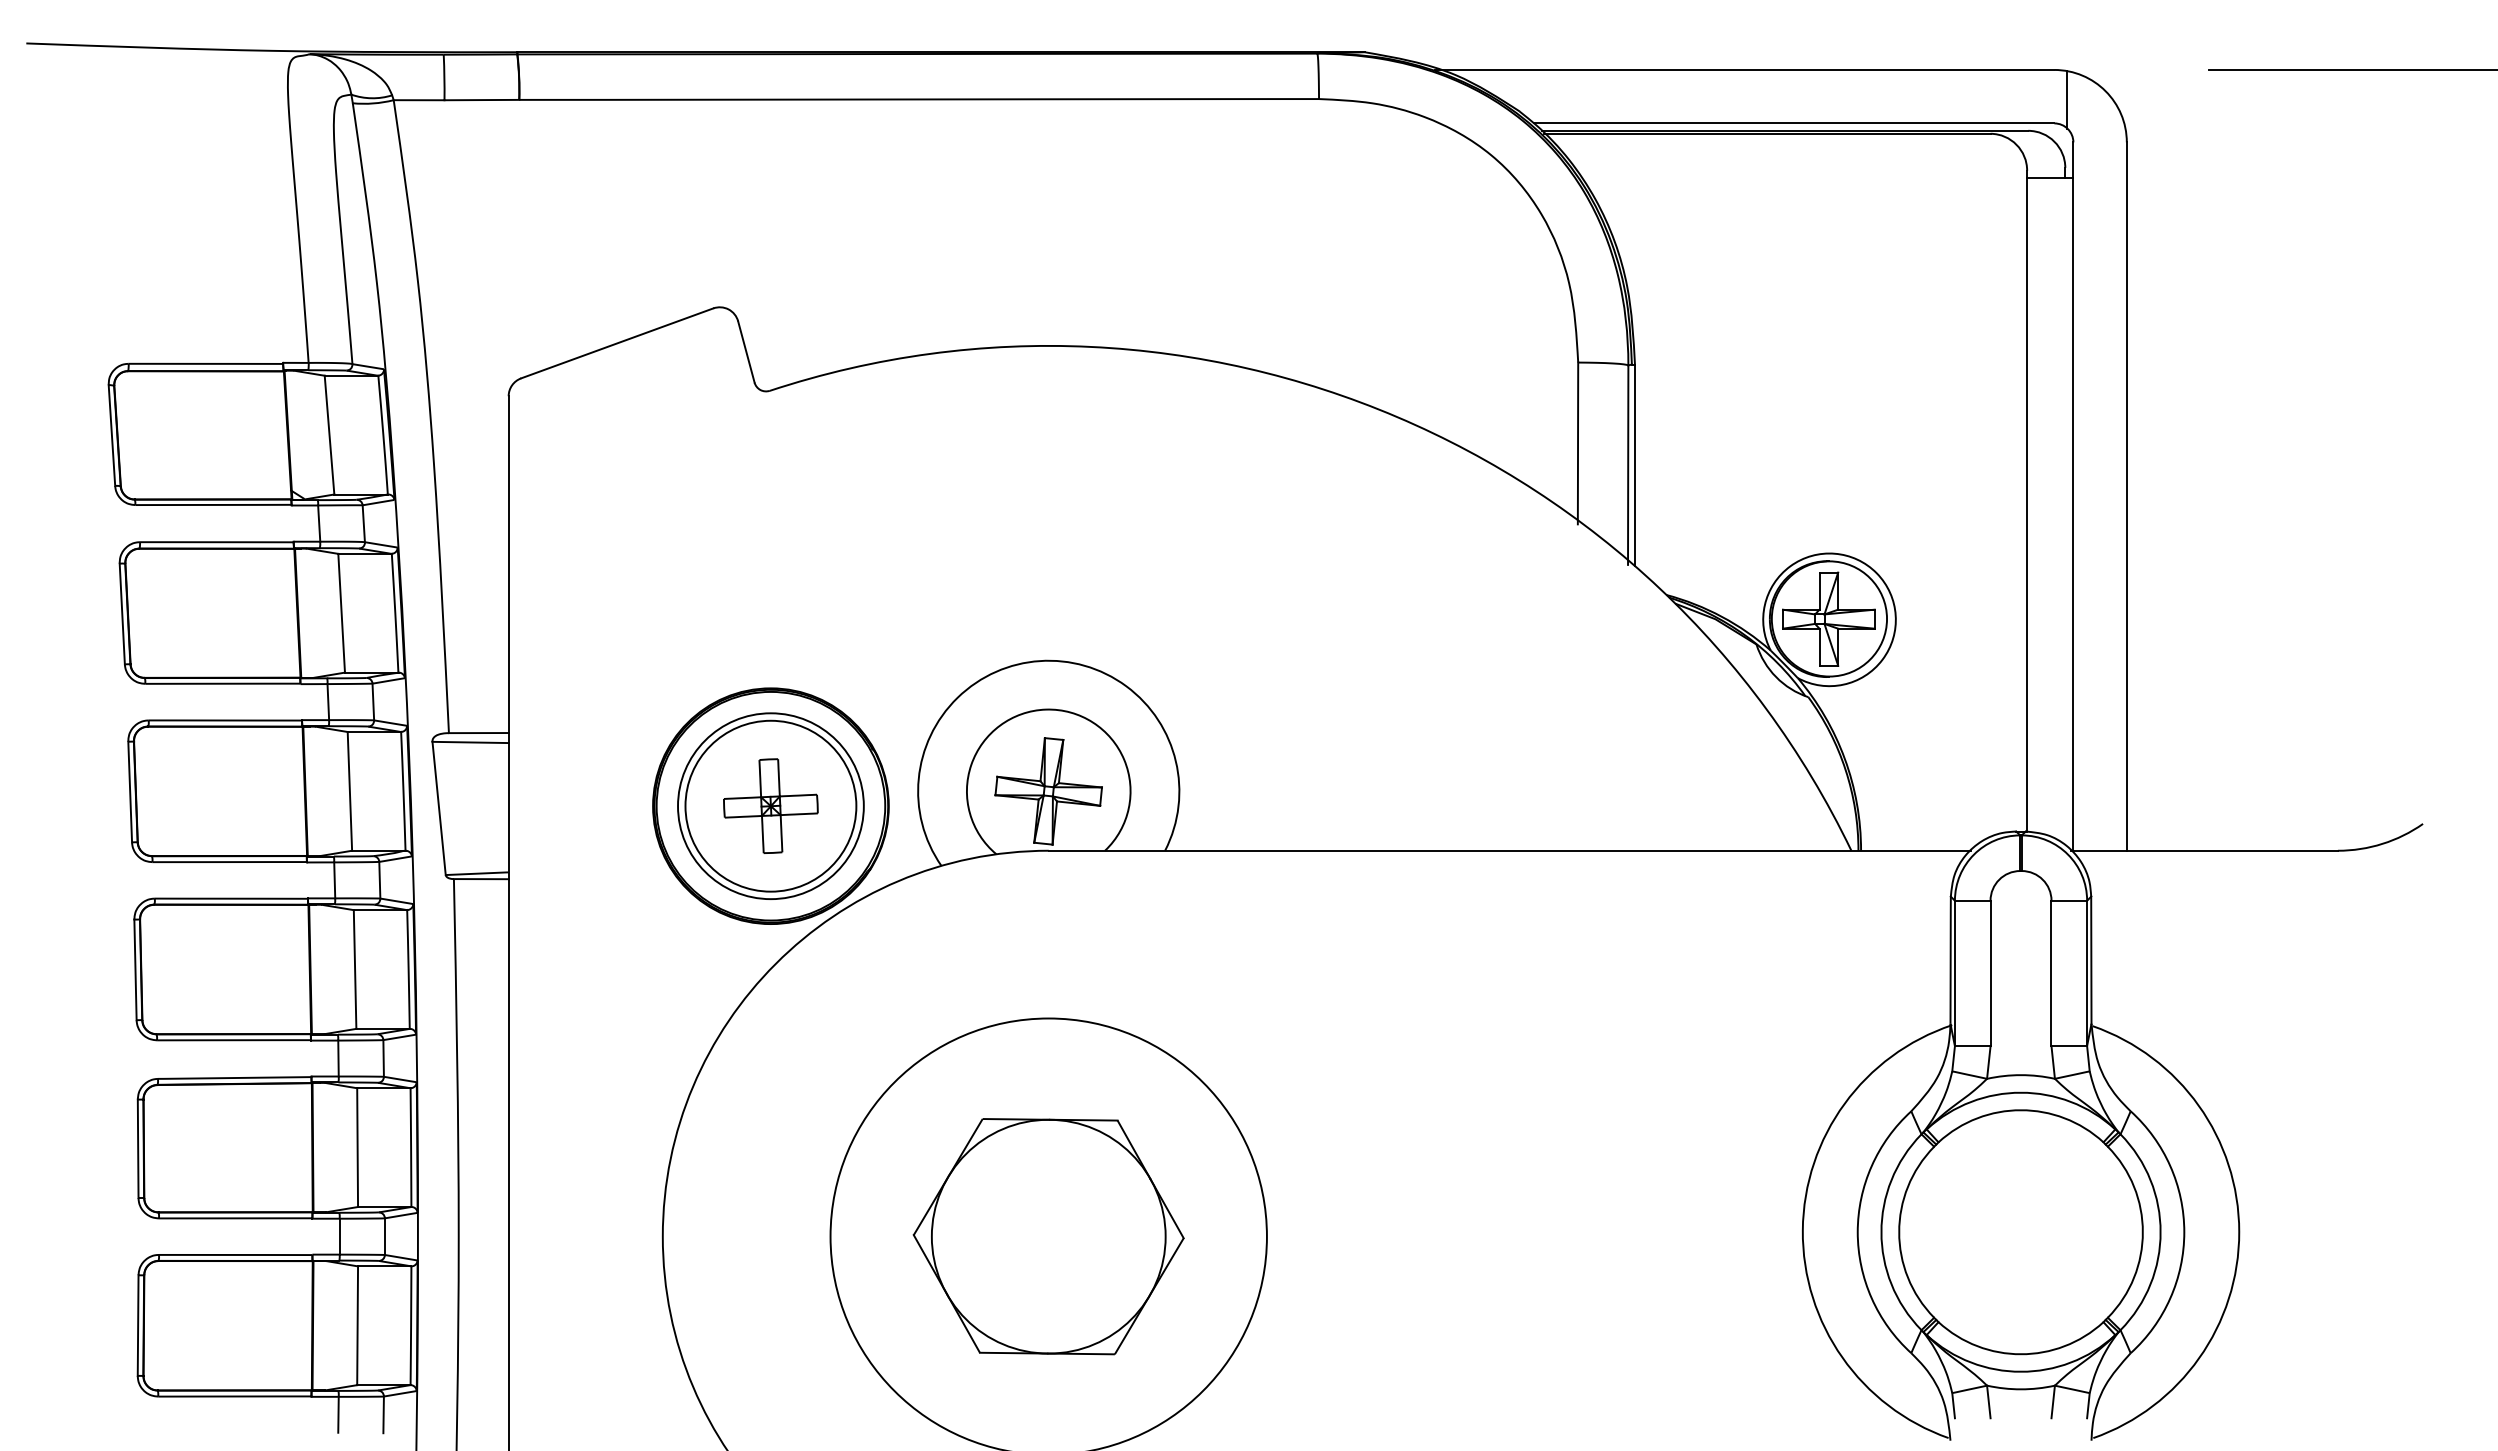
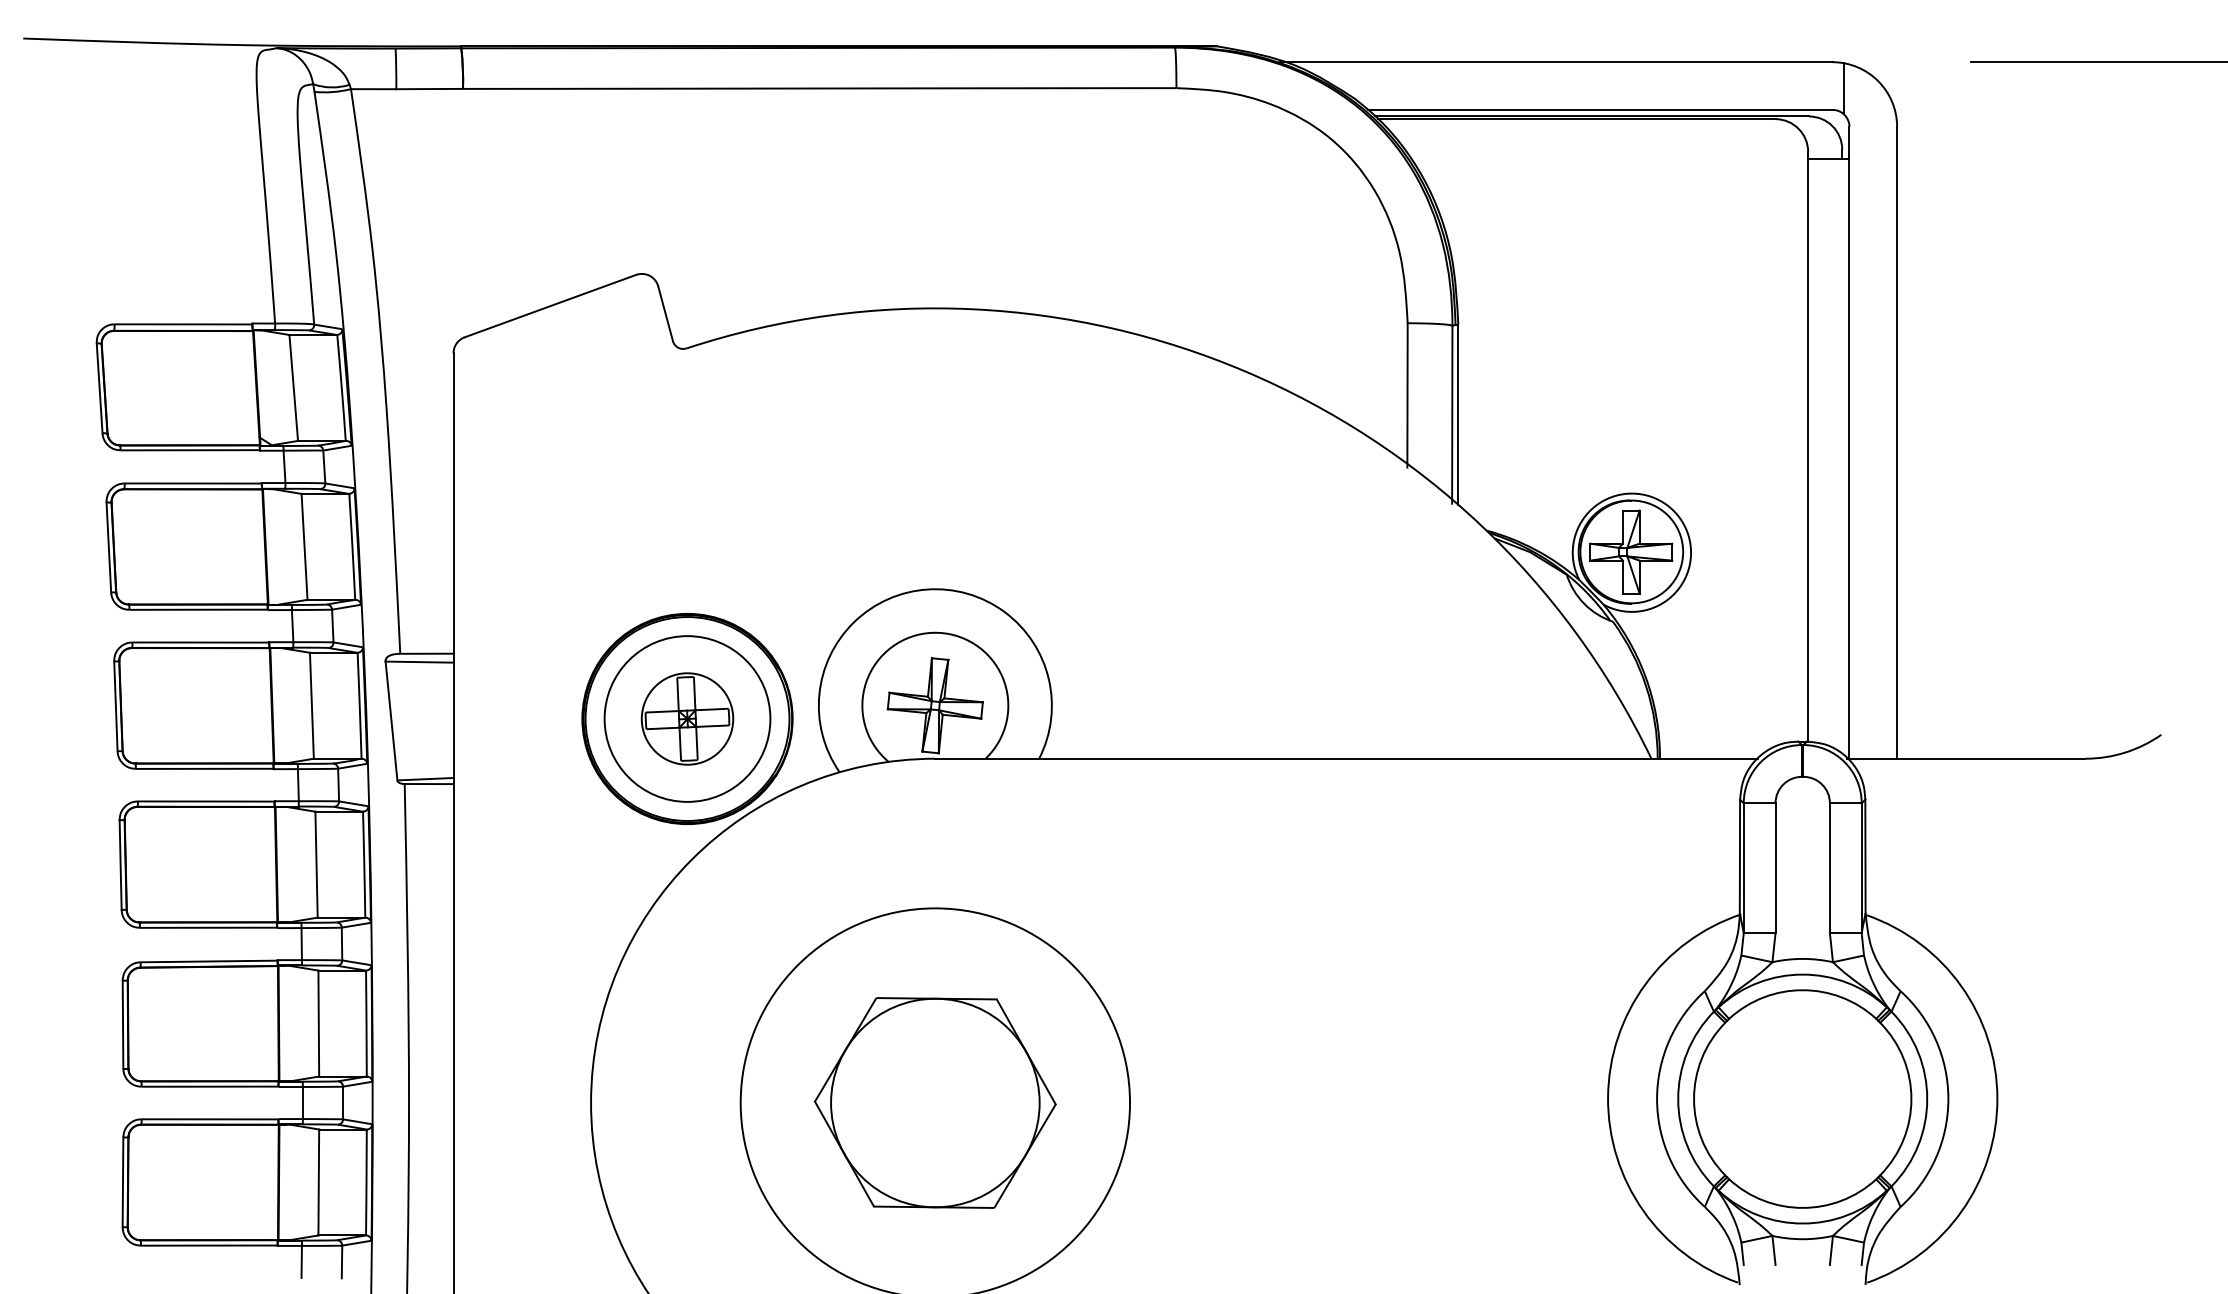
circle: (770, 805) -> (687, 718), size x0.6

